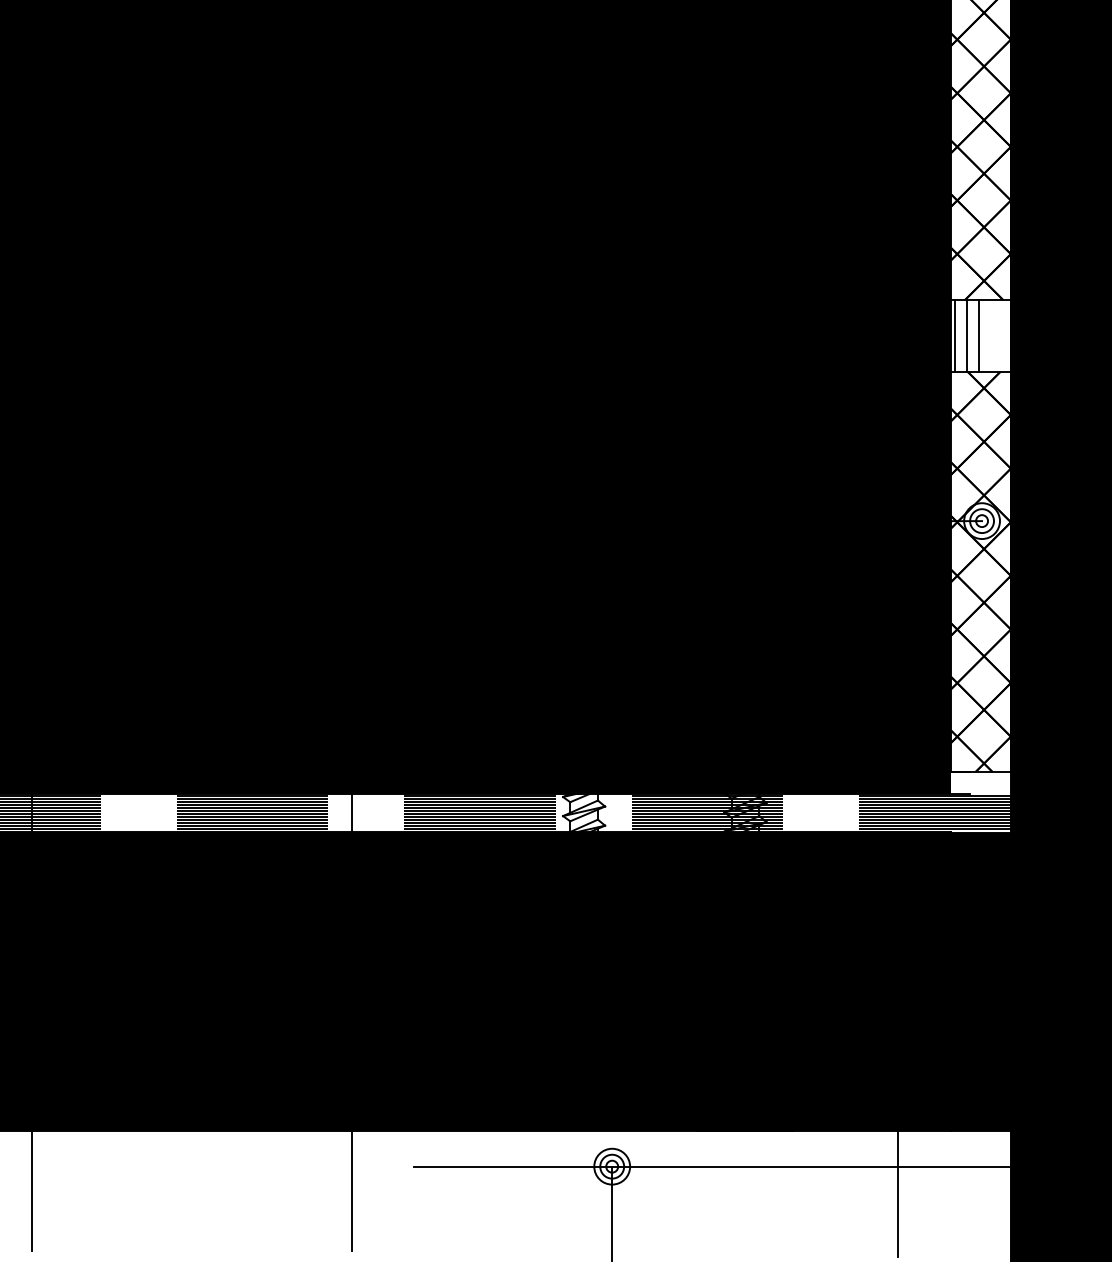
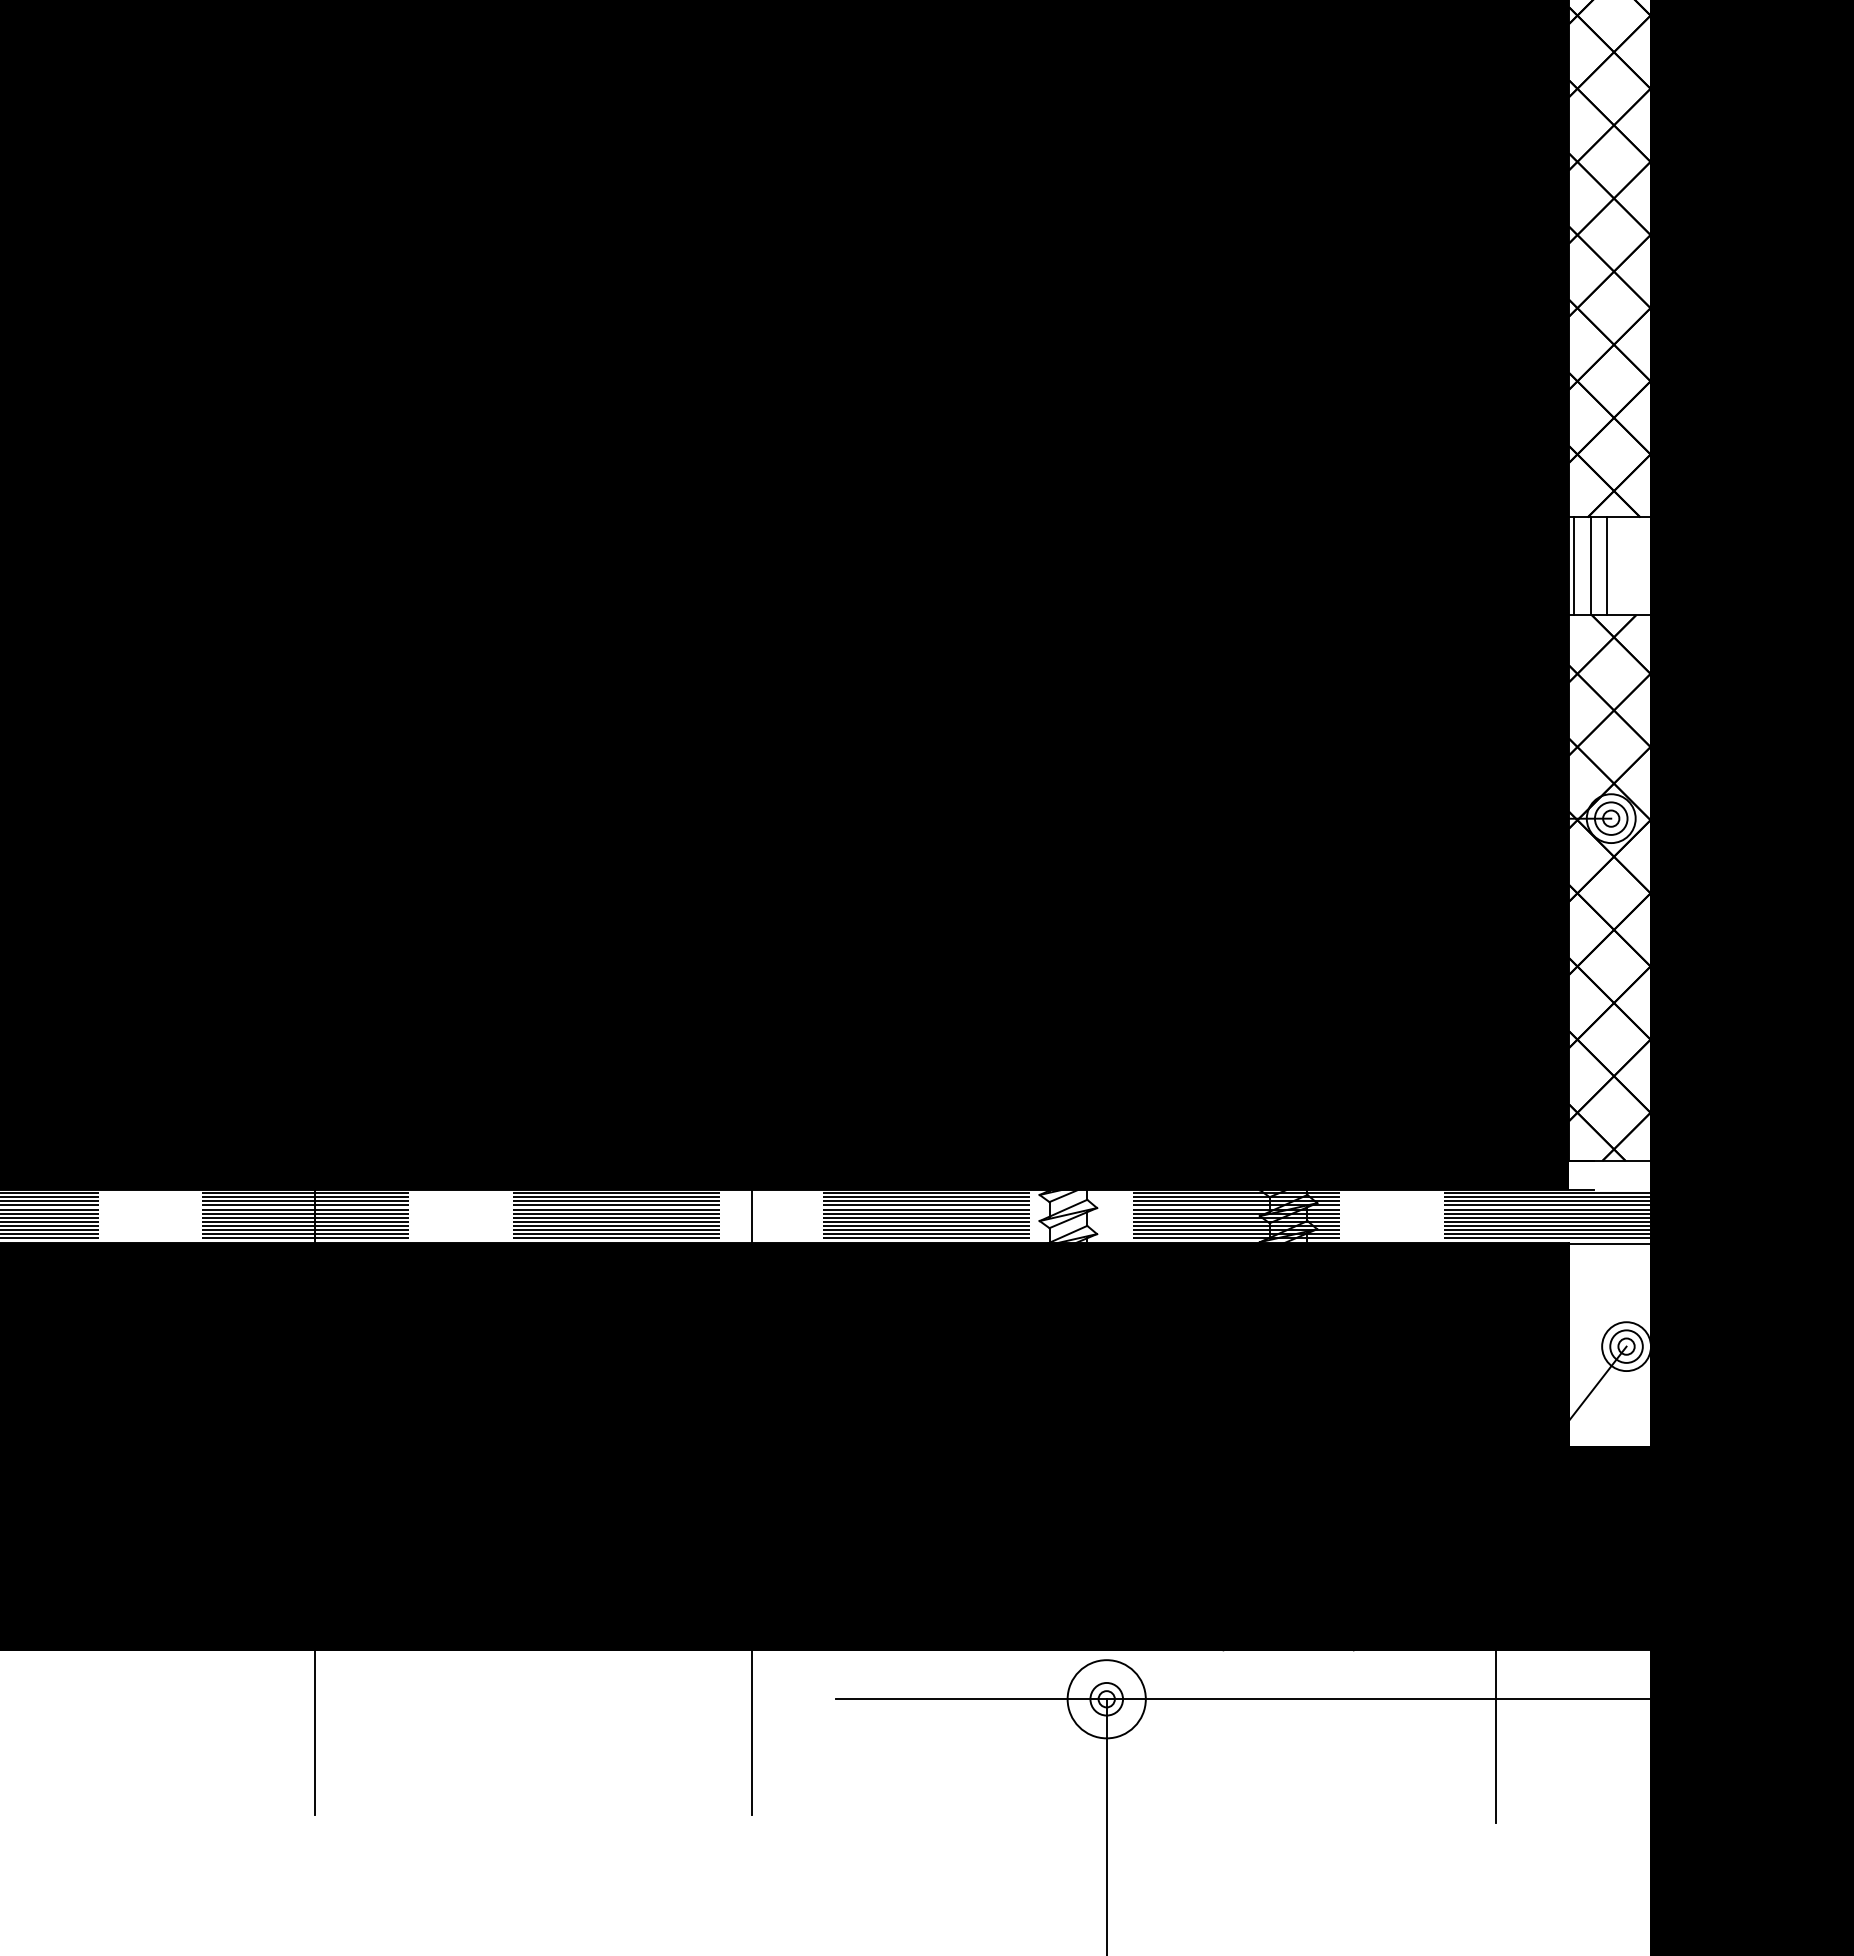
fill: (980, 907) -> (1609, 1345), removed
circle: (612, 1166) -> (1106, 1698), size x1.6

